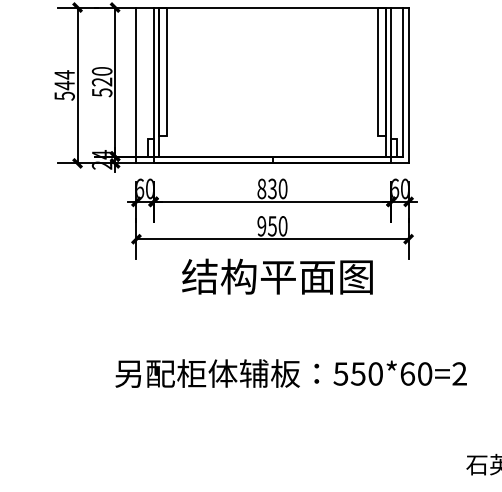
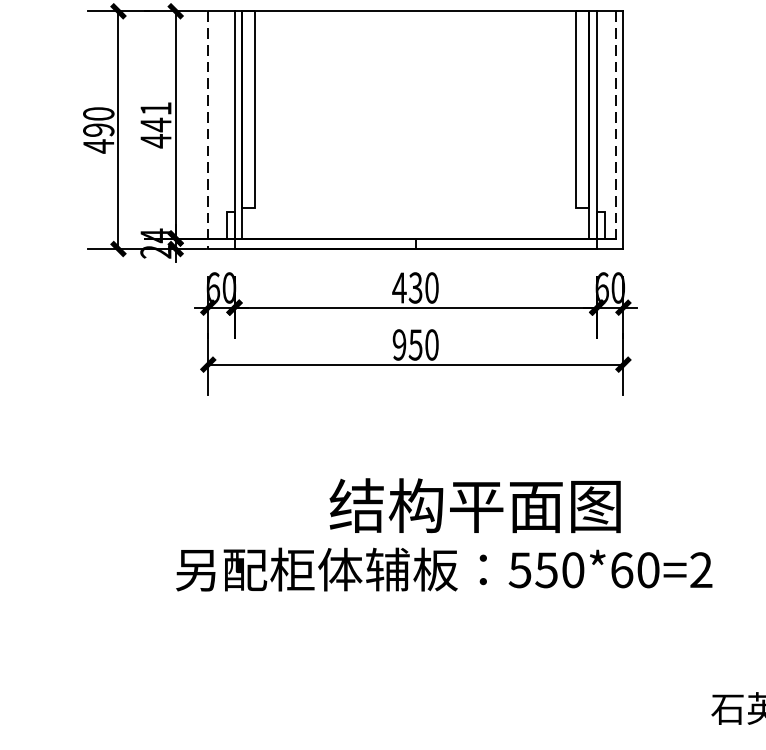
text: (101, 82) -> (154, 125), 520 -> 441
line: (403, 82) -> (615, 125), solid -> dashed
text: (64, 85) -> (98, 130), 544 -> 490
line: (136, 85) -> (208, 130), solid -> dashed
text: (261, 188) -> (399, 287), 830 -> 430
text: (277, 276) -> (475, 505), moved

